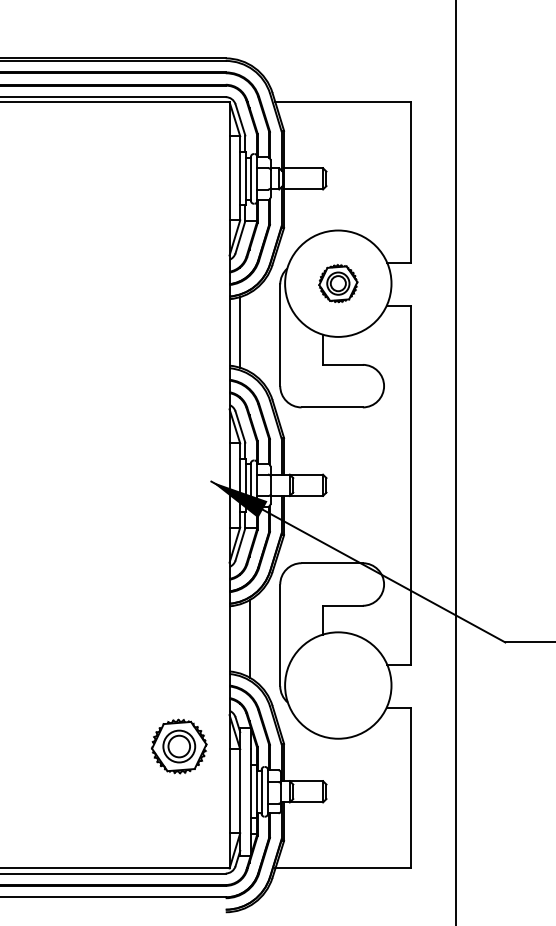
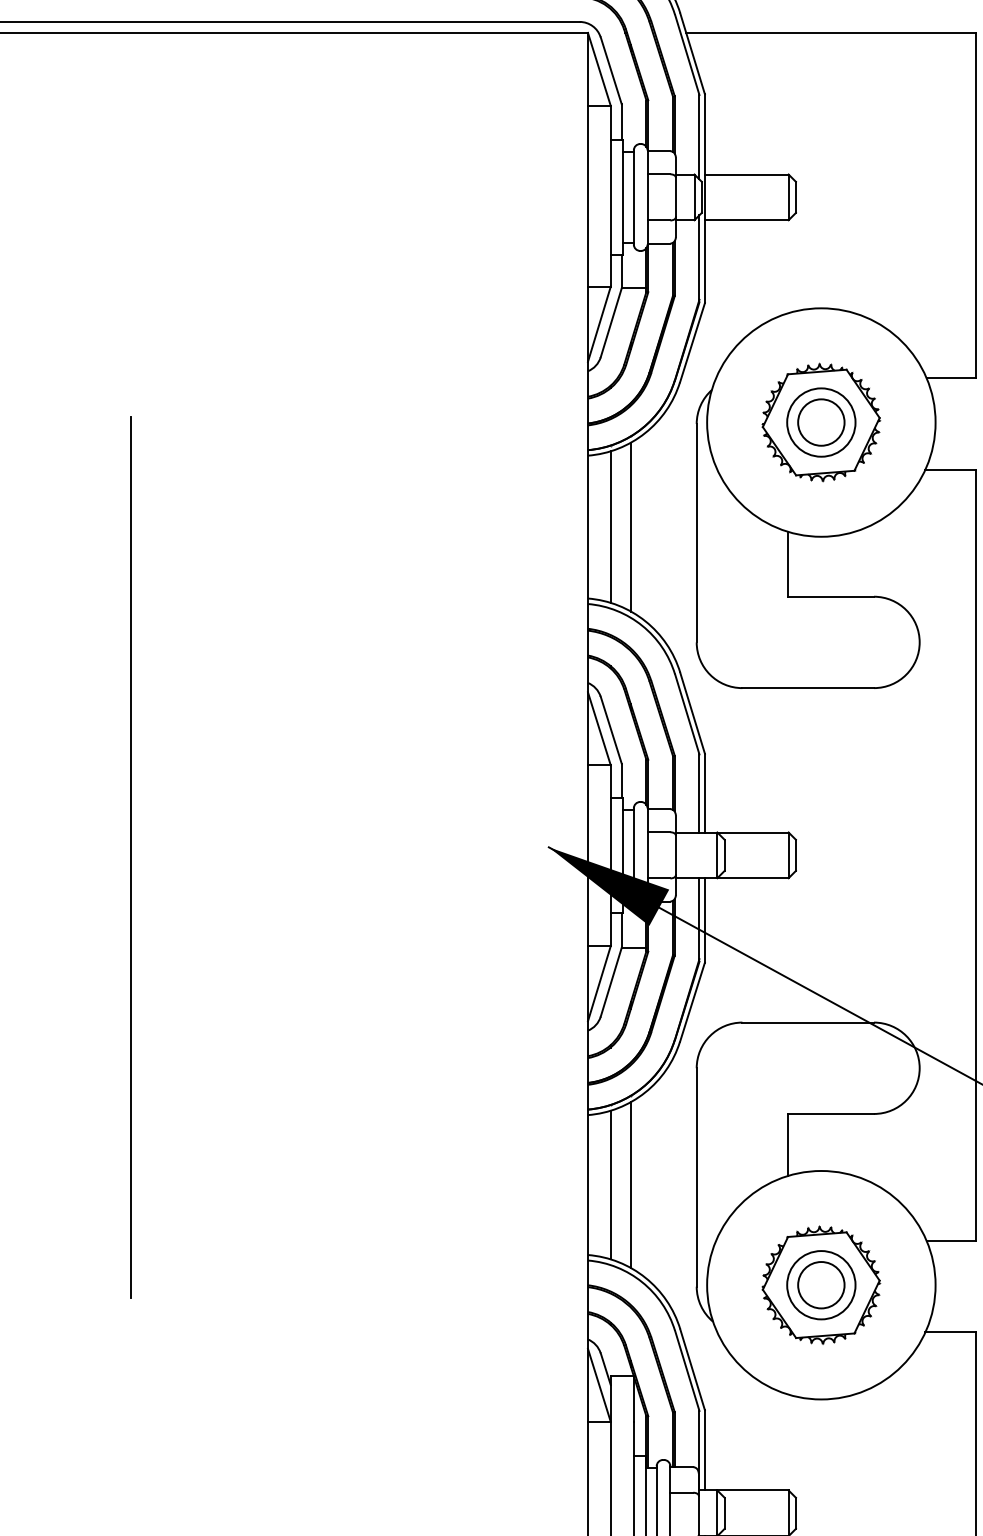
part: (338, 283) -> (821, 422), size x1.43
line: (249, 332) -> (630, 527), added
line: (16, 485) -> (130, 855), added
line: (240, 638) -> (611, 1184), added
part: (179, 746) -> (821, 1285), moved

